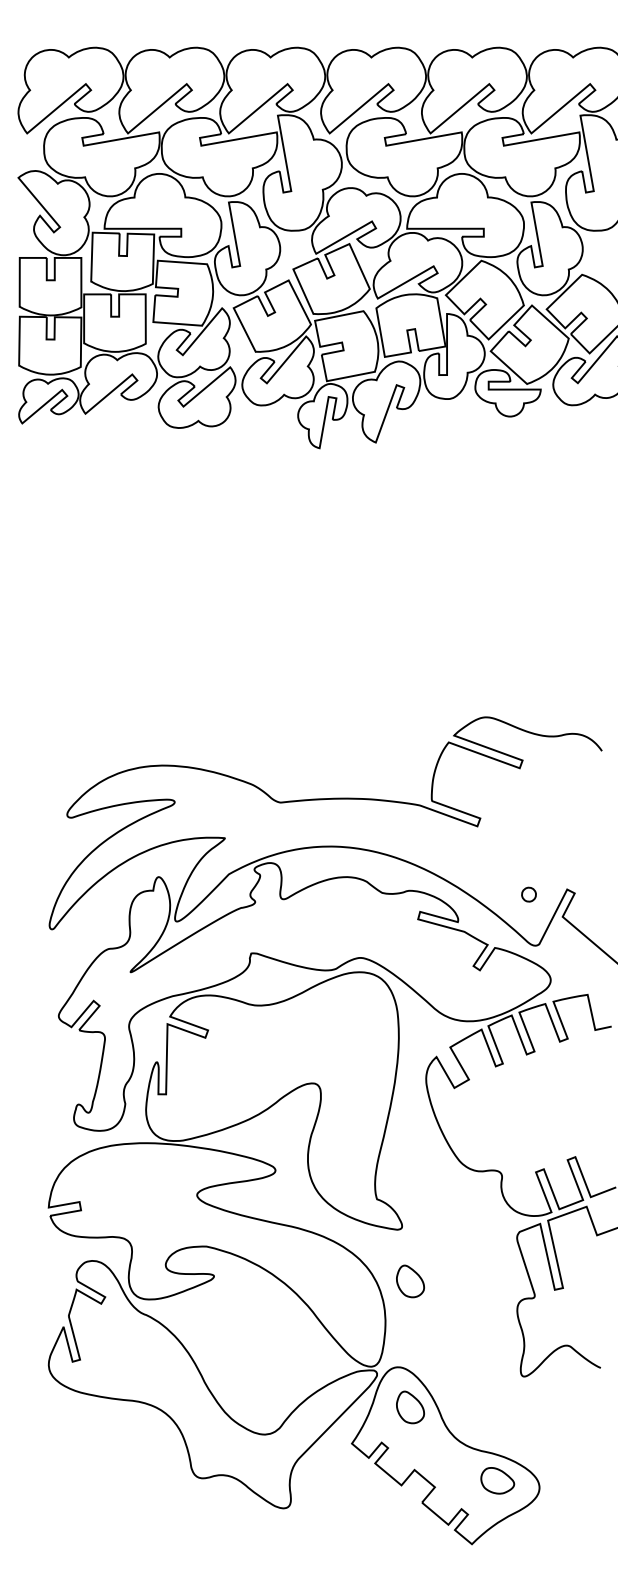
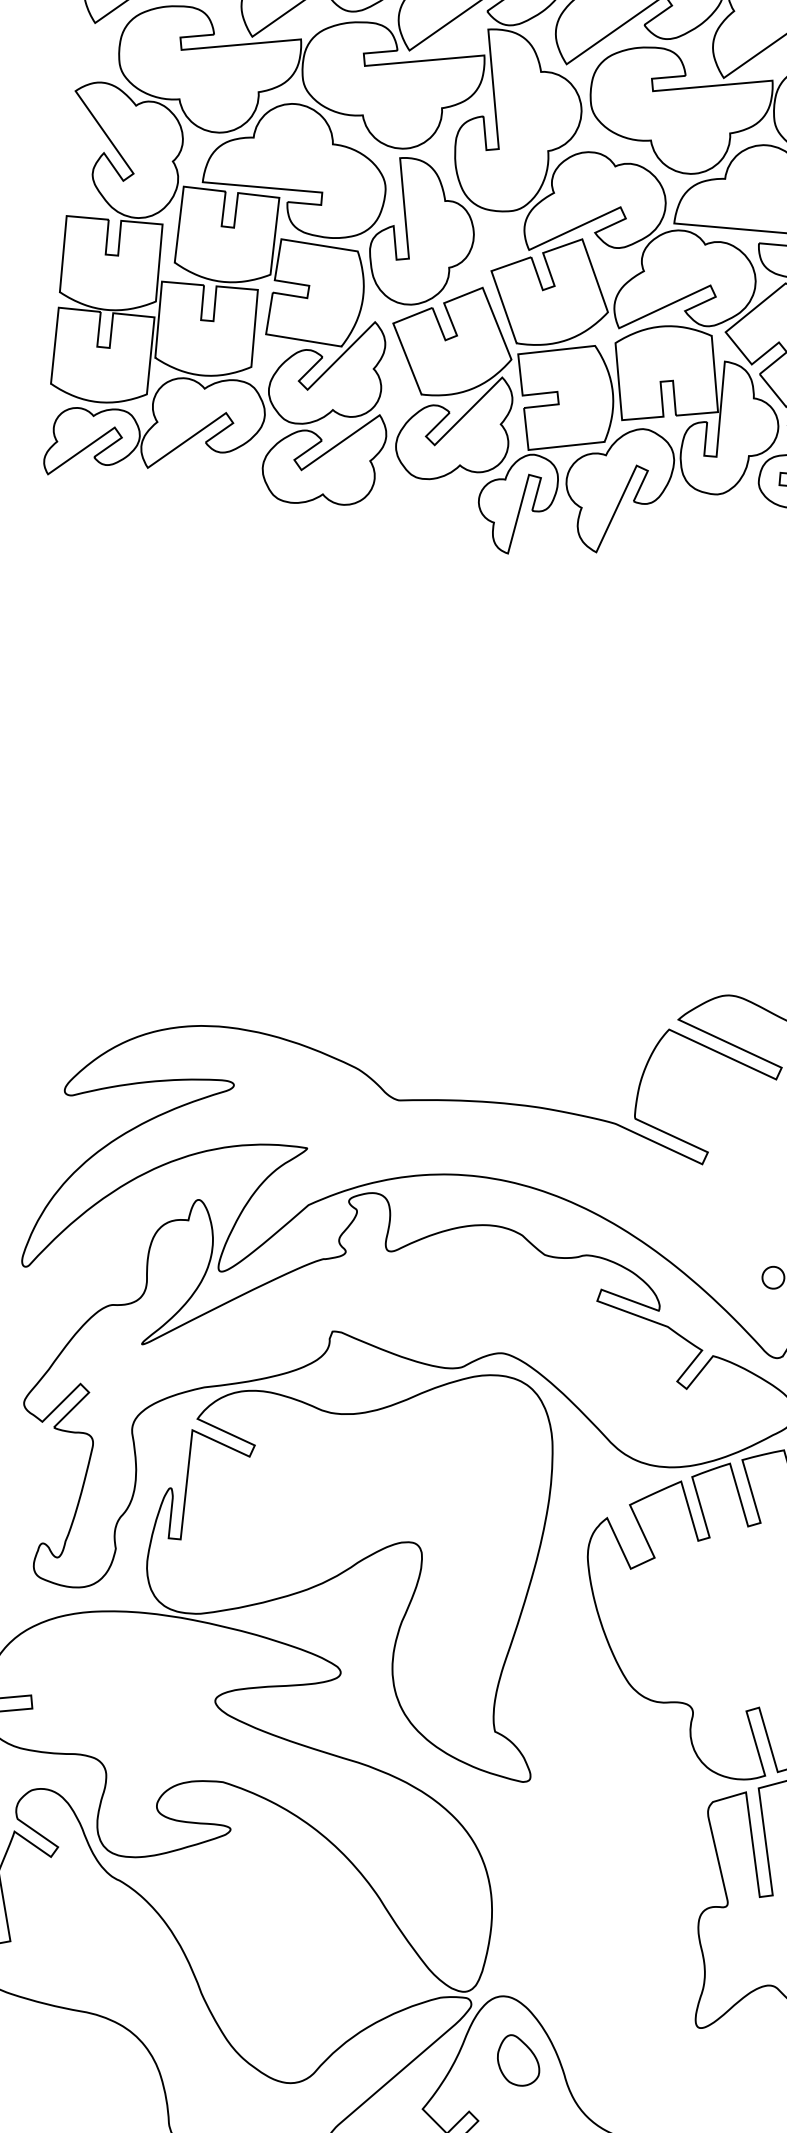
part: (410, 1281) -> (535, 1864), removed

